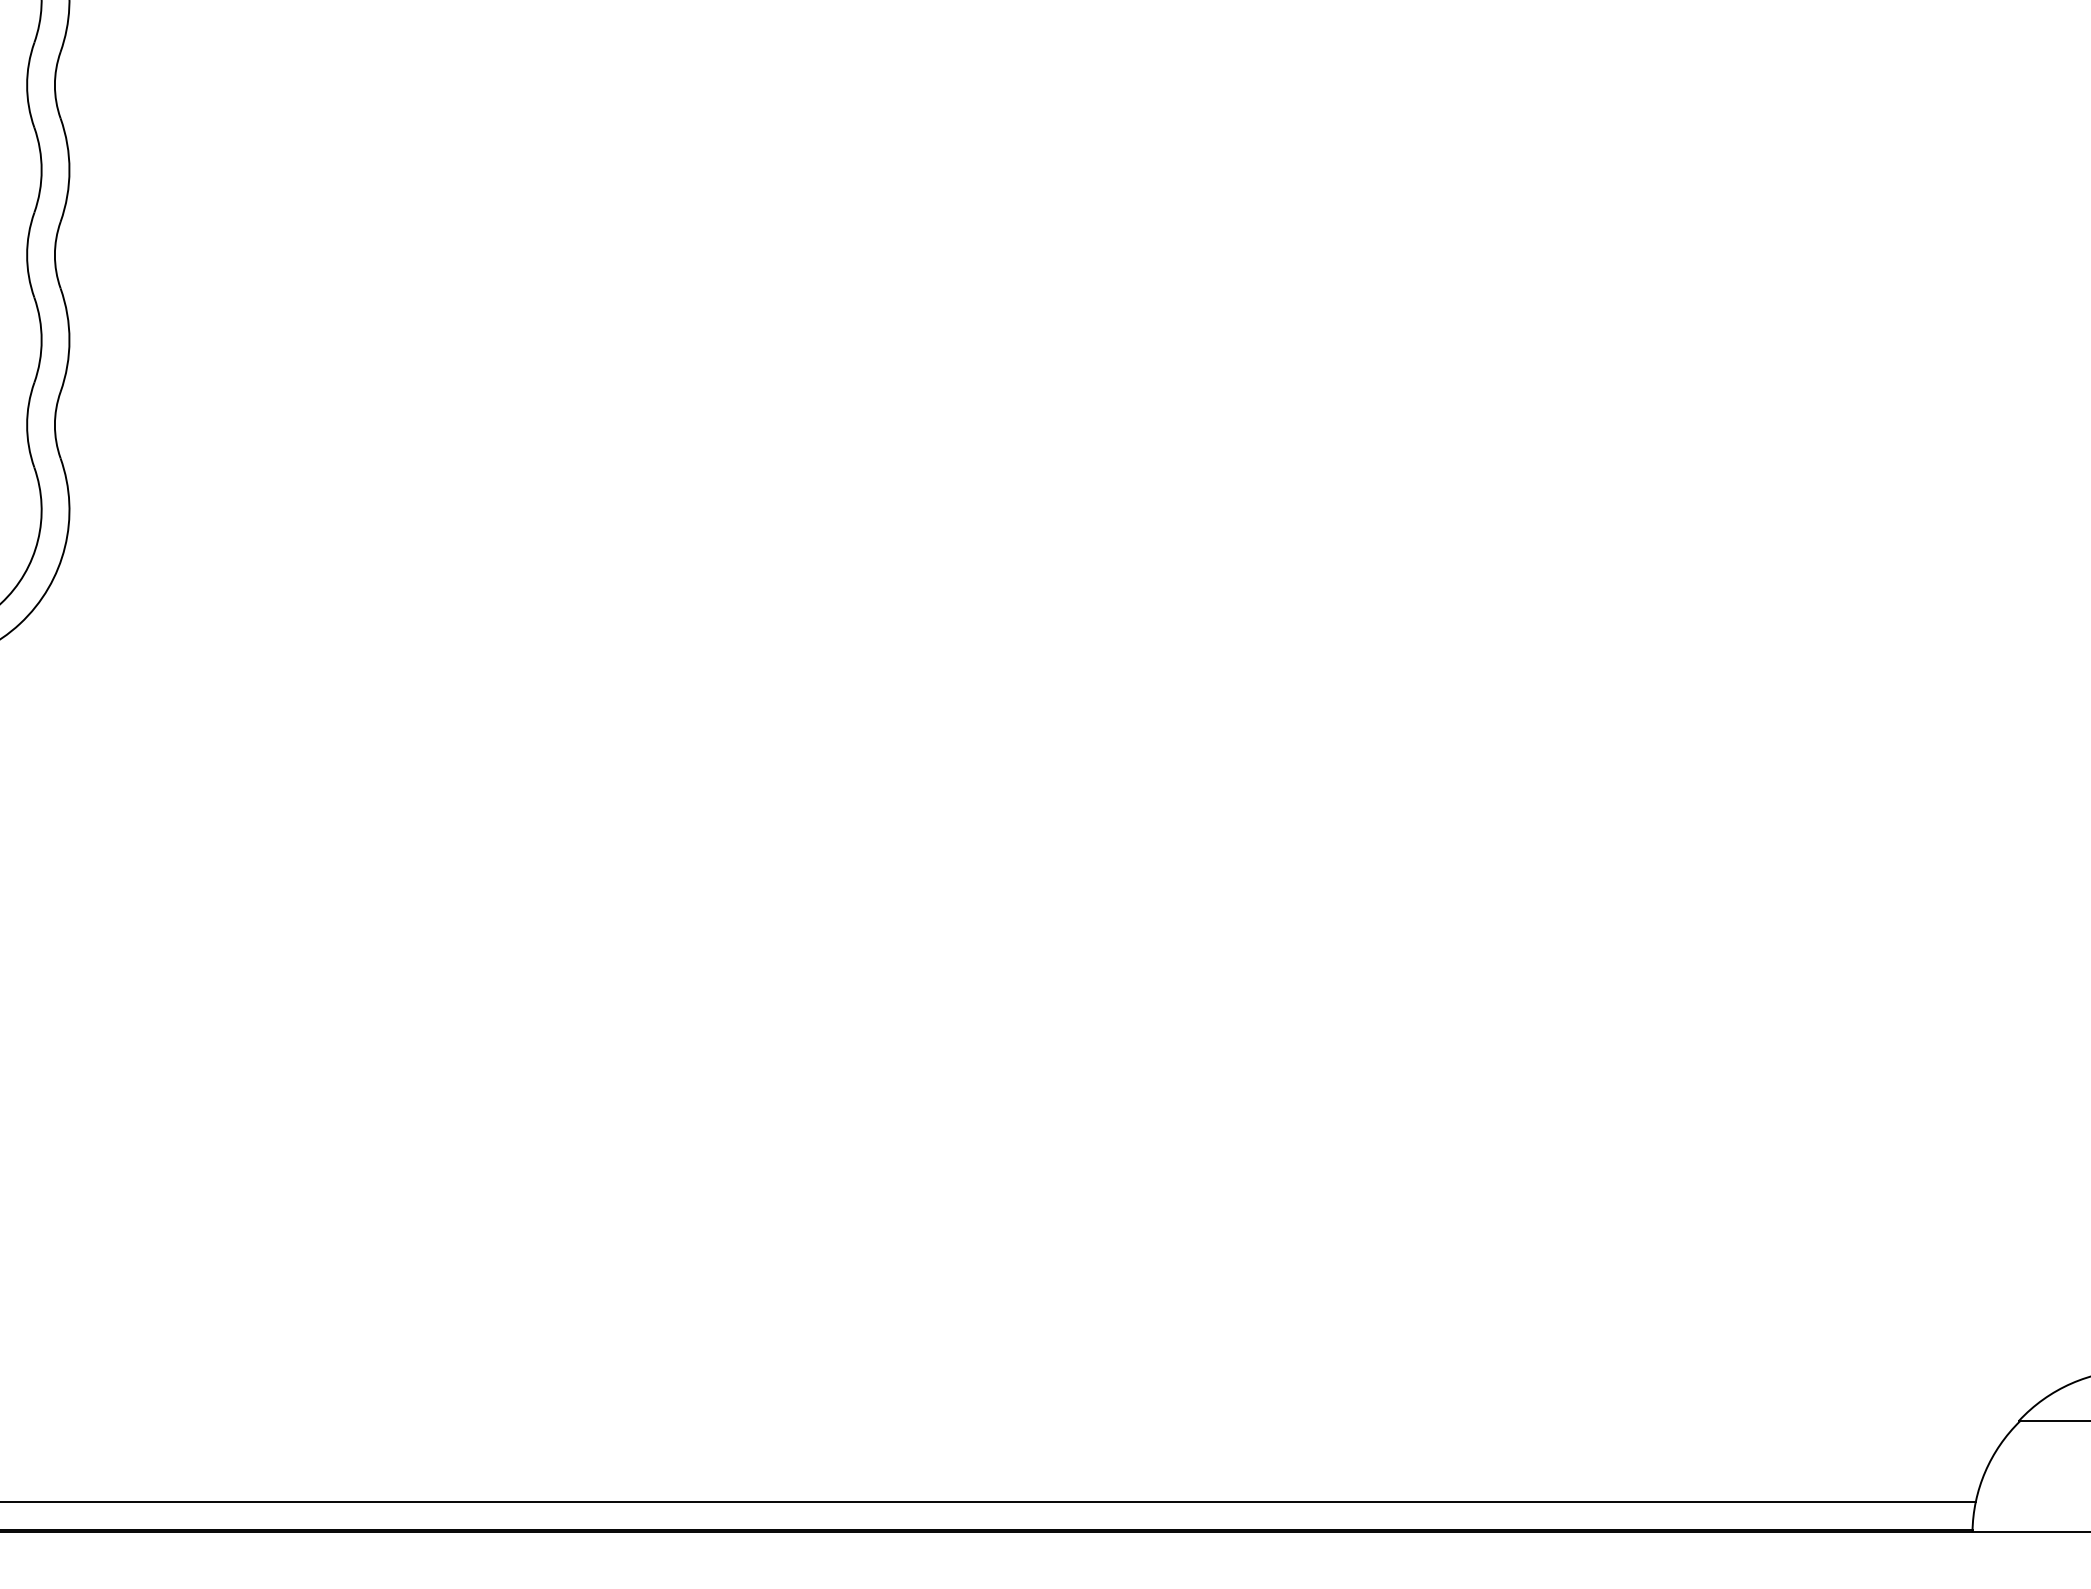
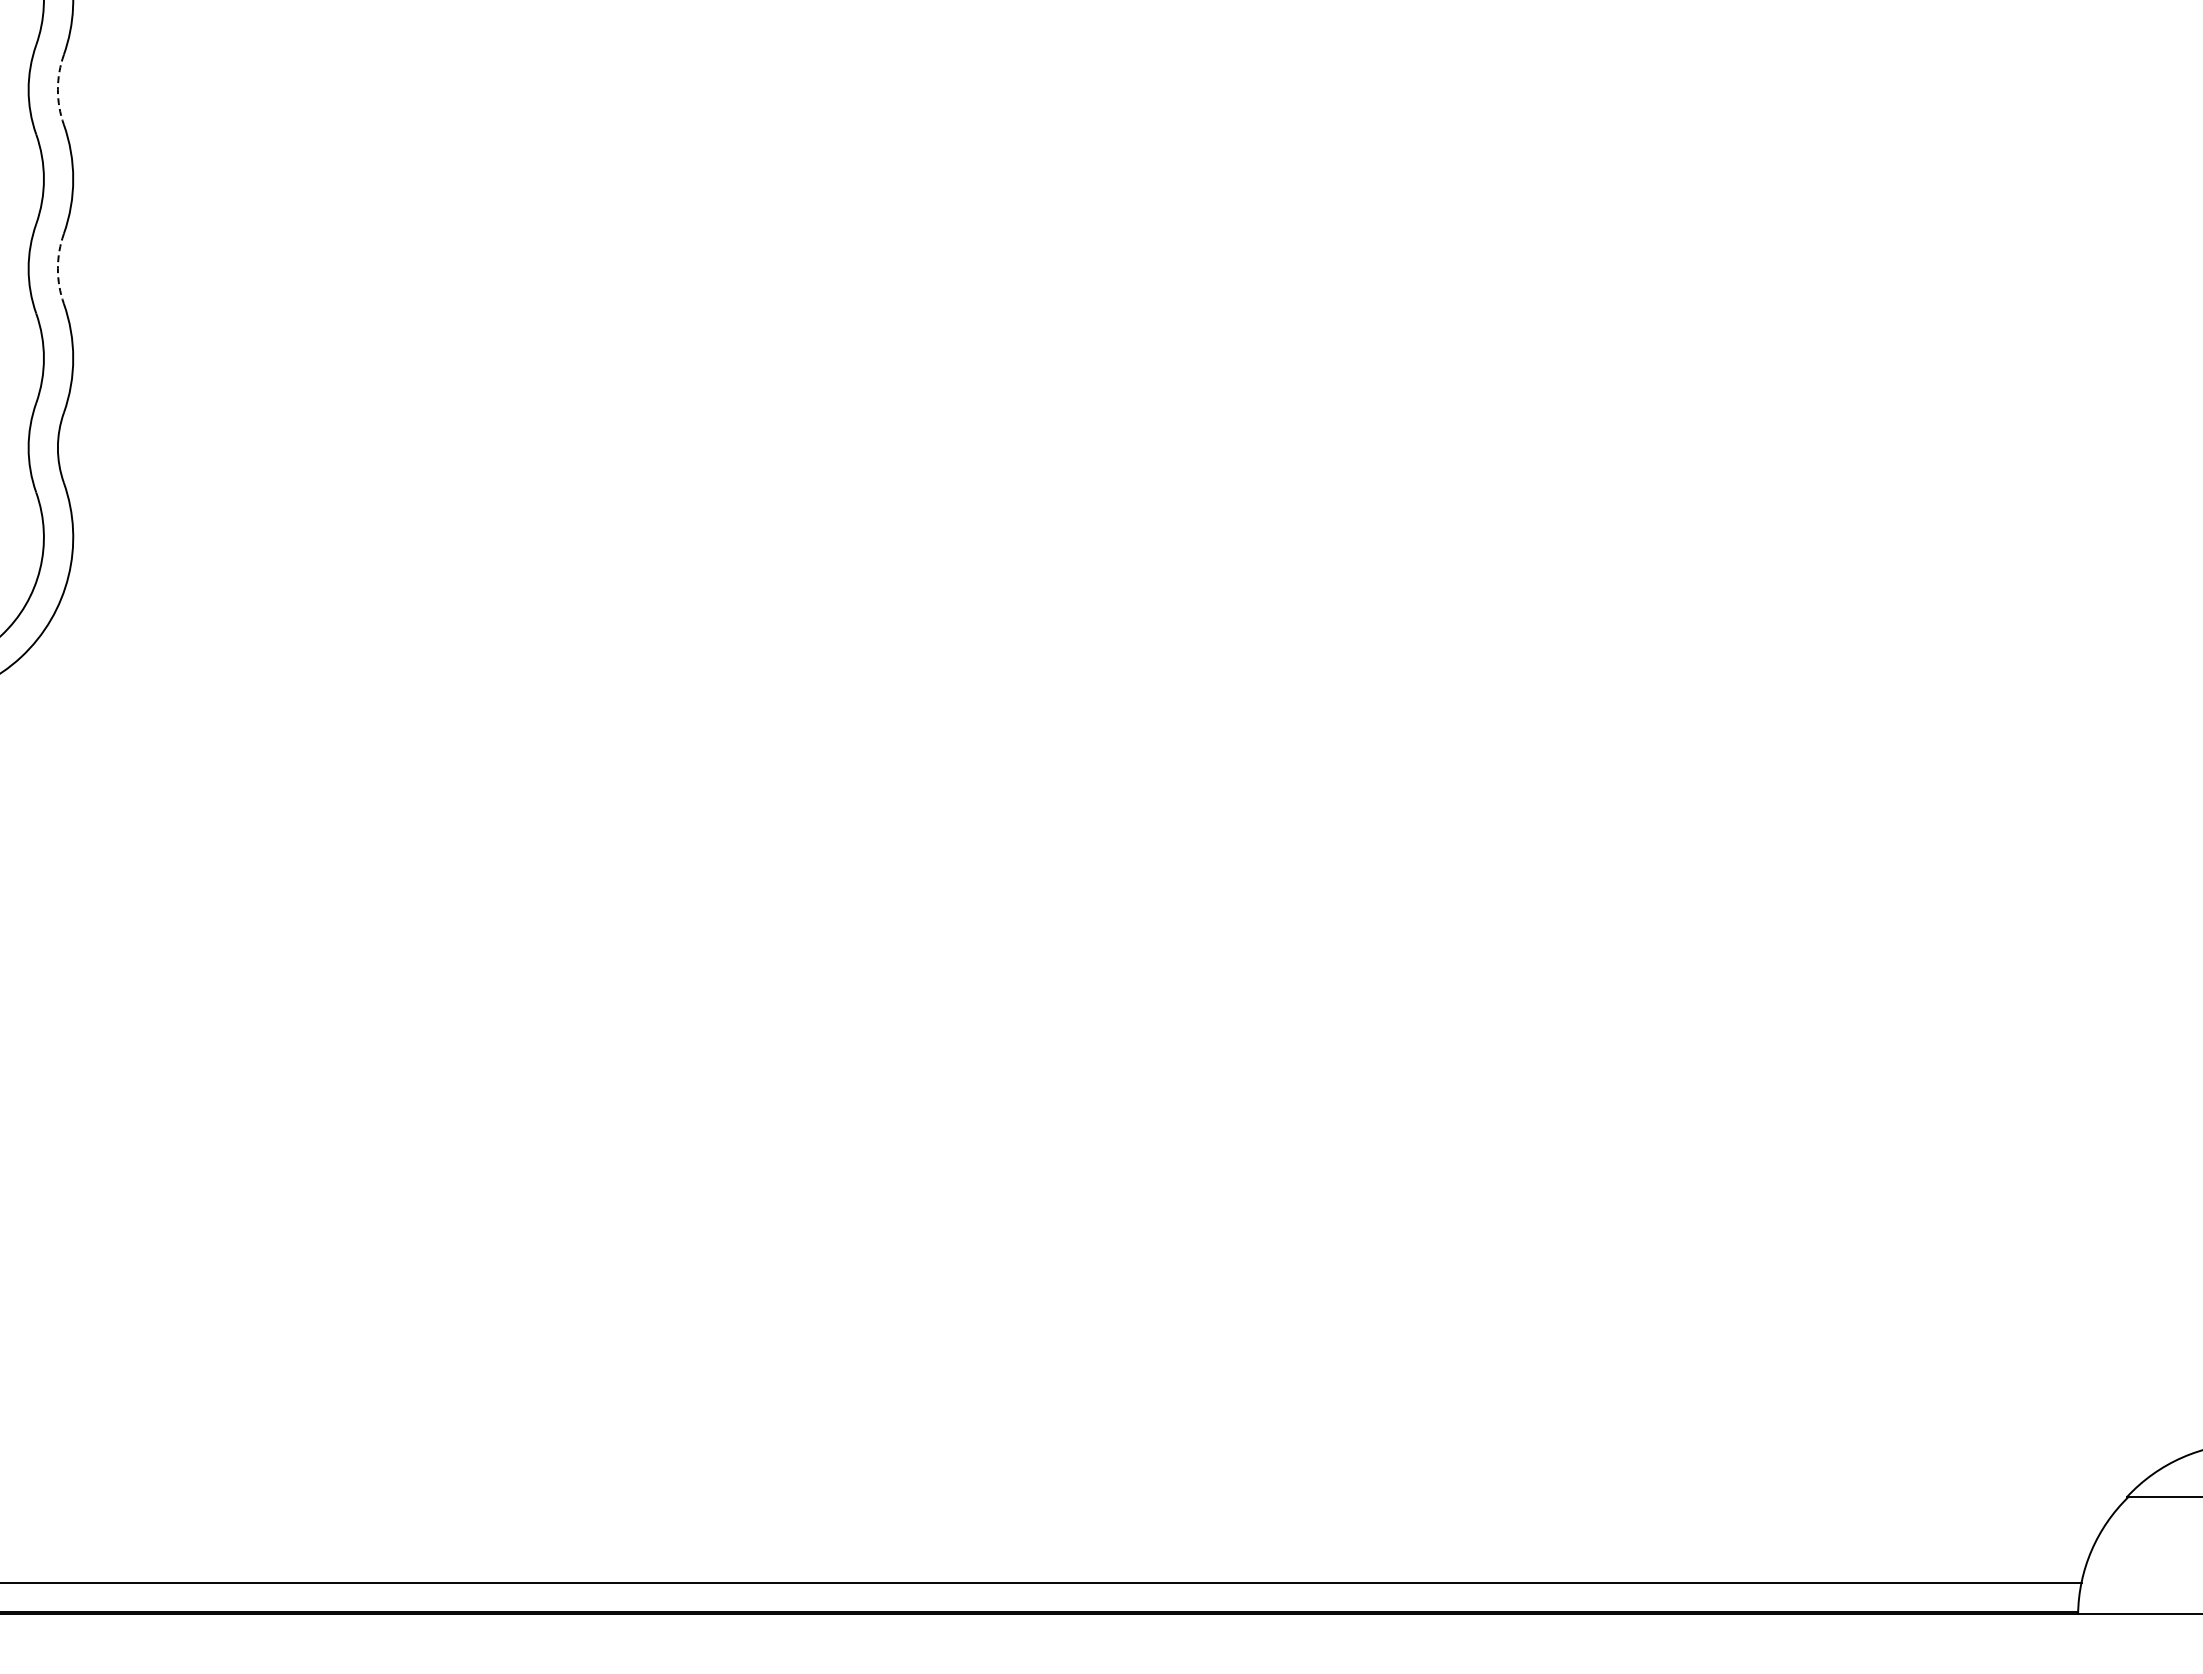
arc: (54, 84) -> (57, 89), solid -> dashed
arc: (54, 254) -> (57, 268), solid -> dashed

